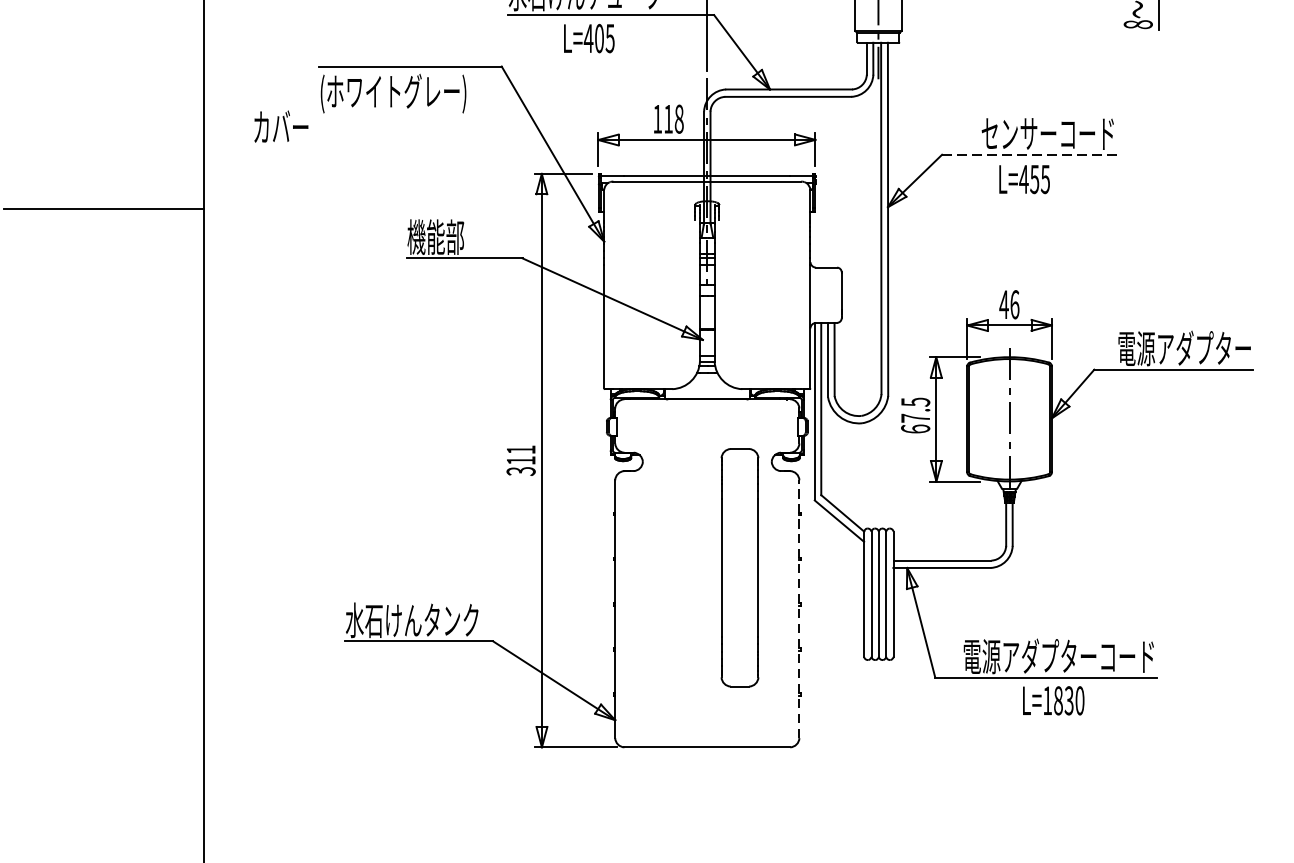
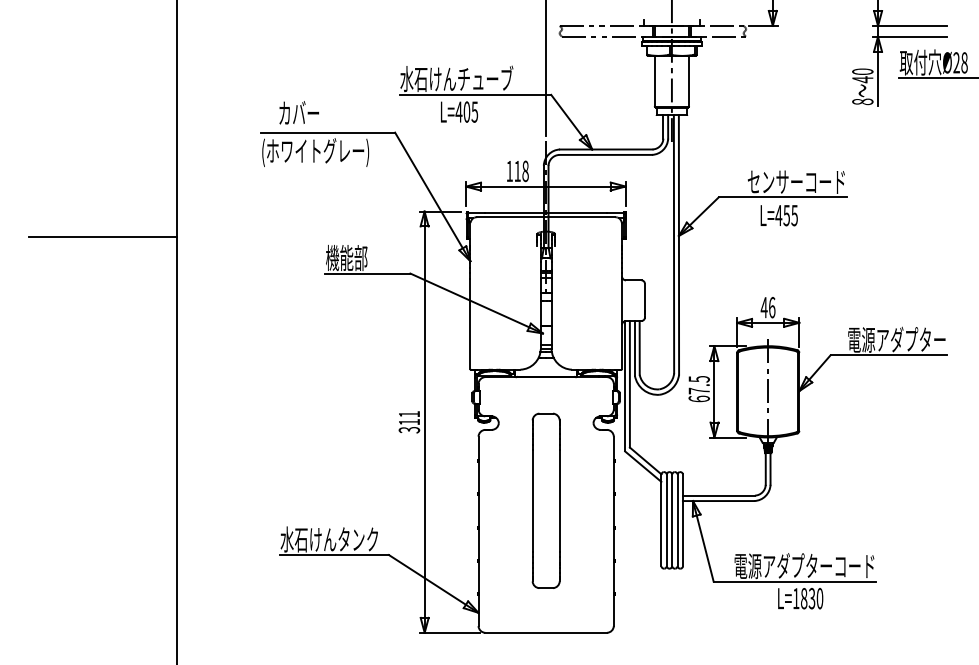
text: (280, 126) -> (298, 112), moved
line: (1028, 154) -> (782, 197), dashed -> solid
part: (739, 567) -> (545, 500), moved
line: (798, 609) -> (613, 531), dashed -> solid

